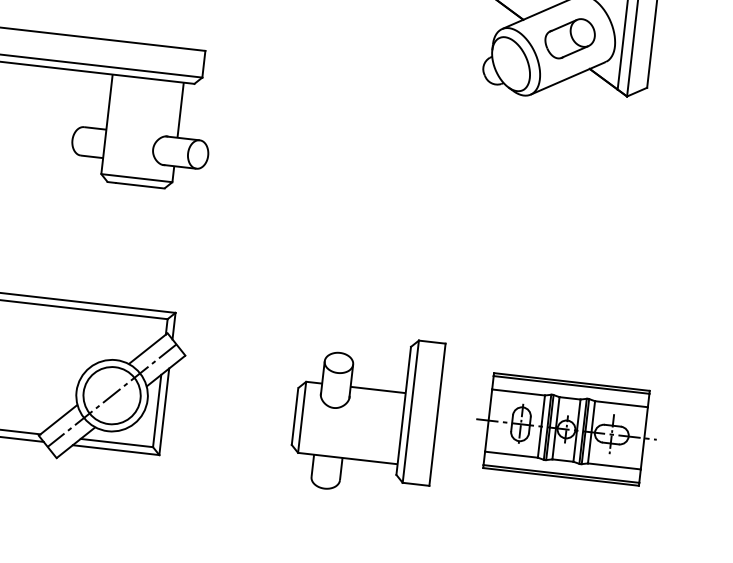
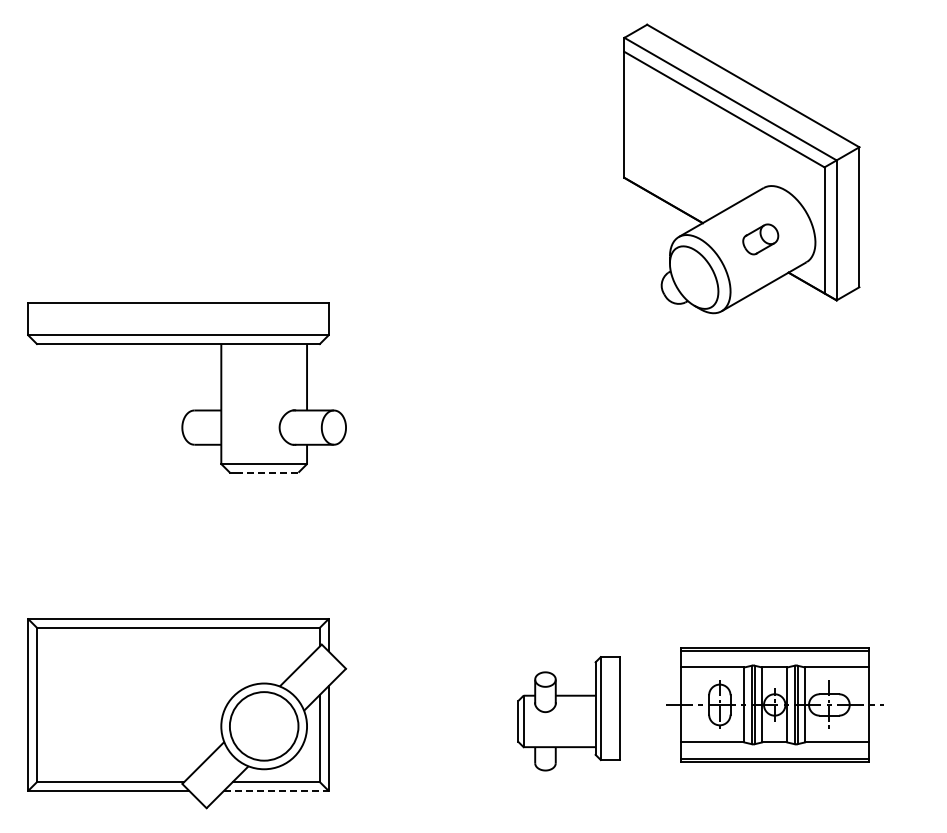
part: (569, 38) -> (760, 239), size x0.6
line: (139, 185) -> (268, 472), solid -> dashed
line: (111, 395) -> (263, 726), removed
part: (365, 413) -> (568, 713), size x0.6
part: (566, 429) -> (774, 704), moved
line: (116, 450) -> (276, 790), solid -> dashed

